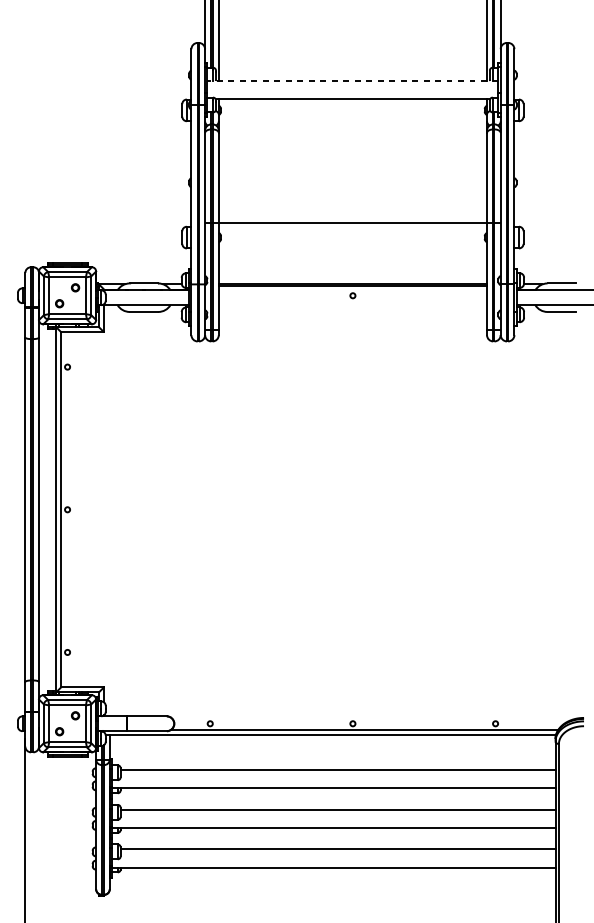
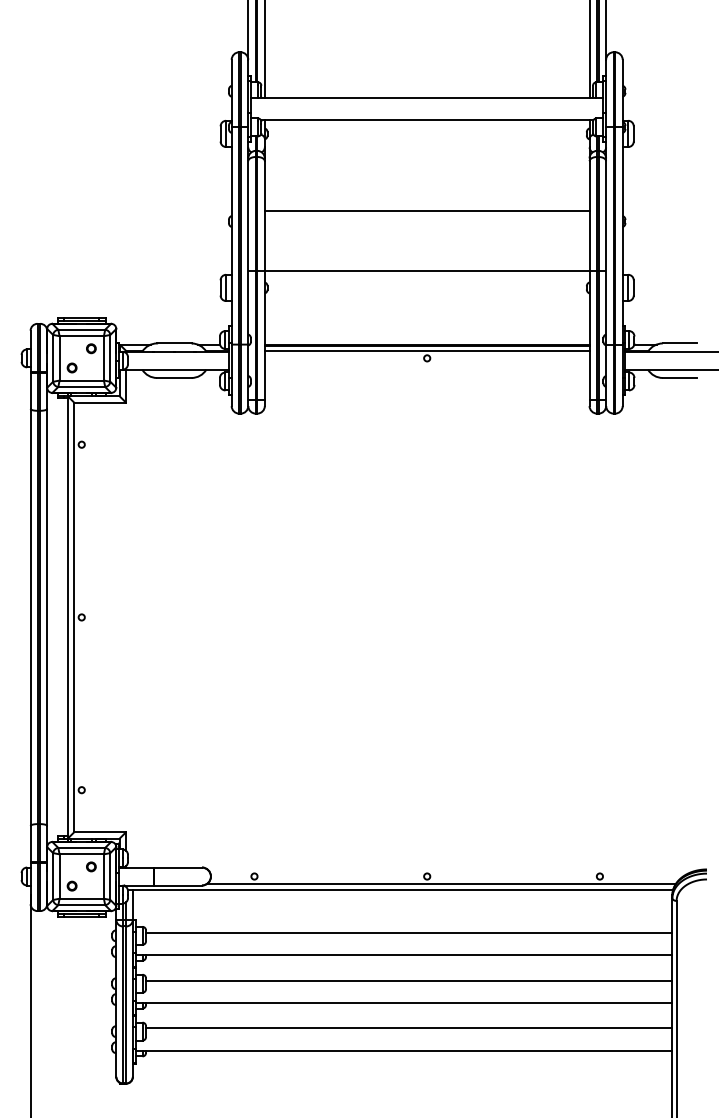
line: (352, 81) -> (426, 98), dashed -> solid
line: (352, 174) -> (426, 211), added
line: (352, 289) -> (426, 350), added

